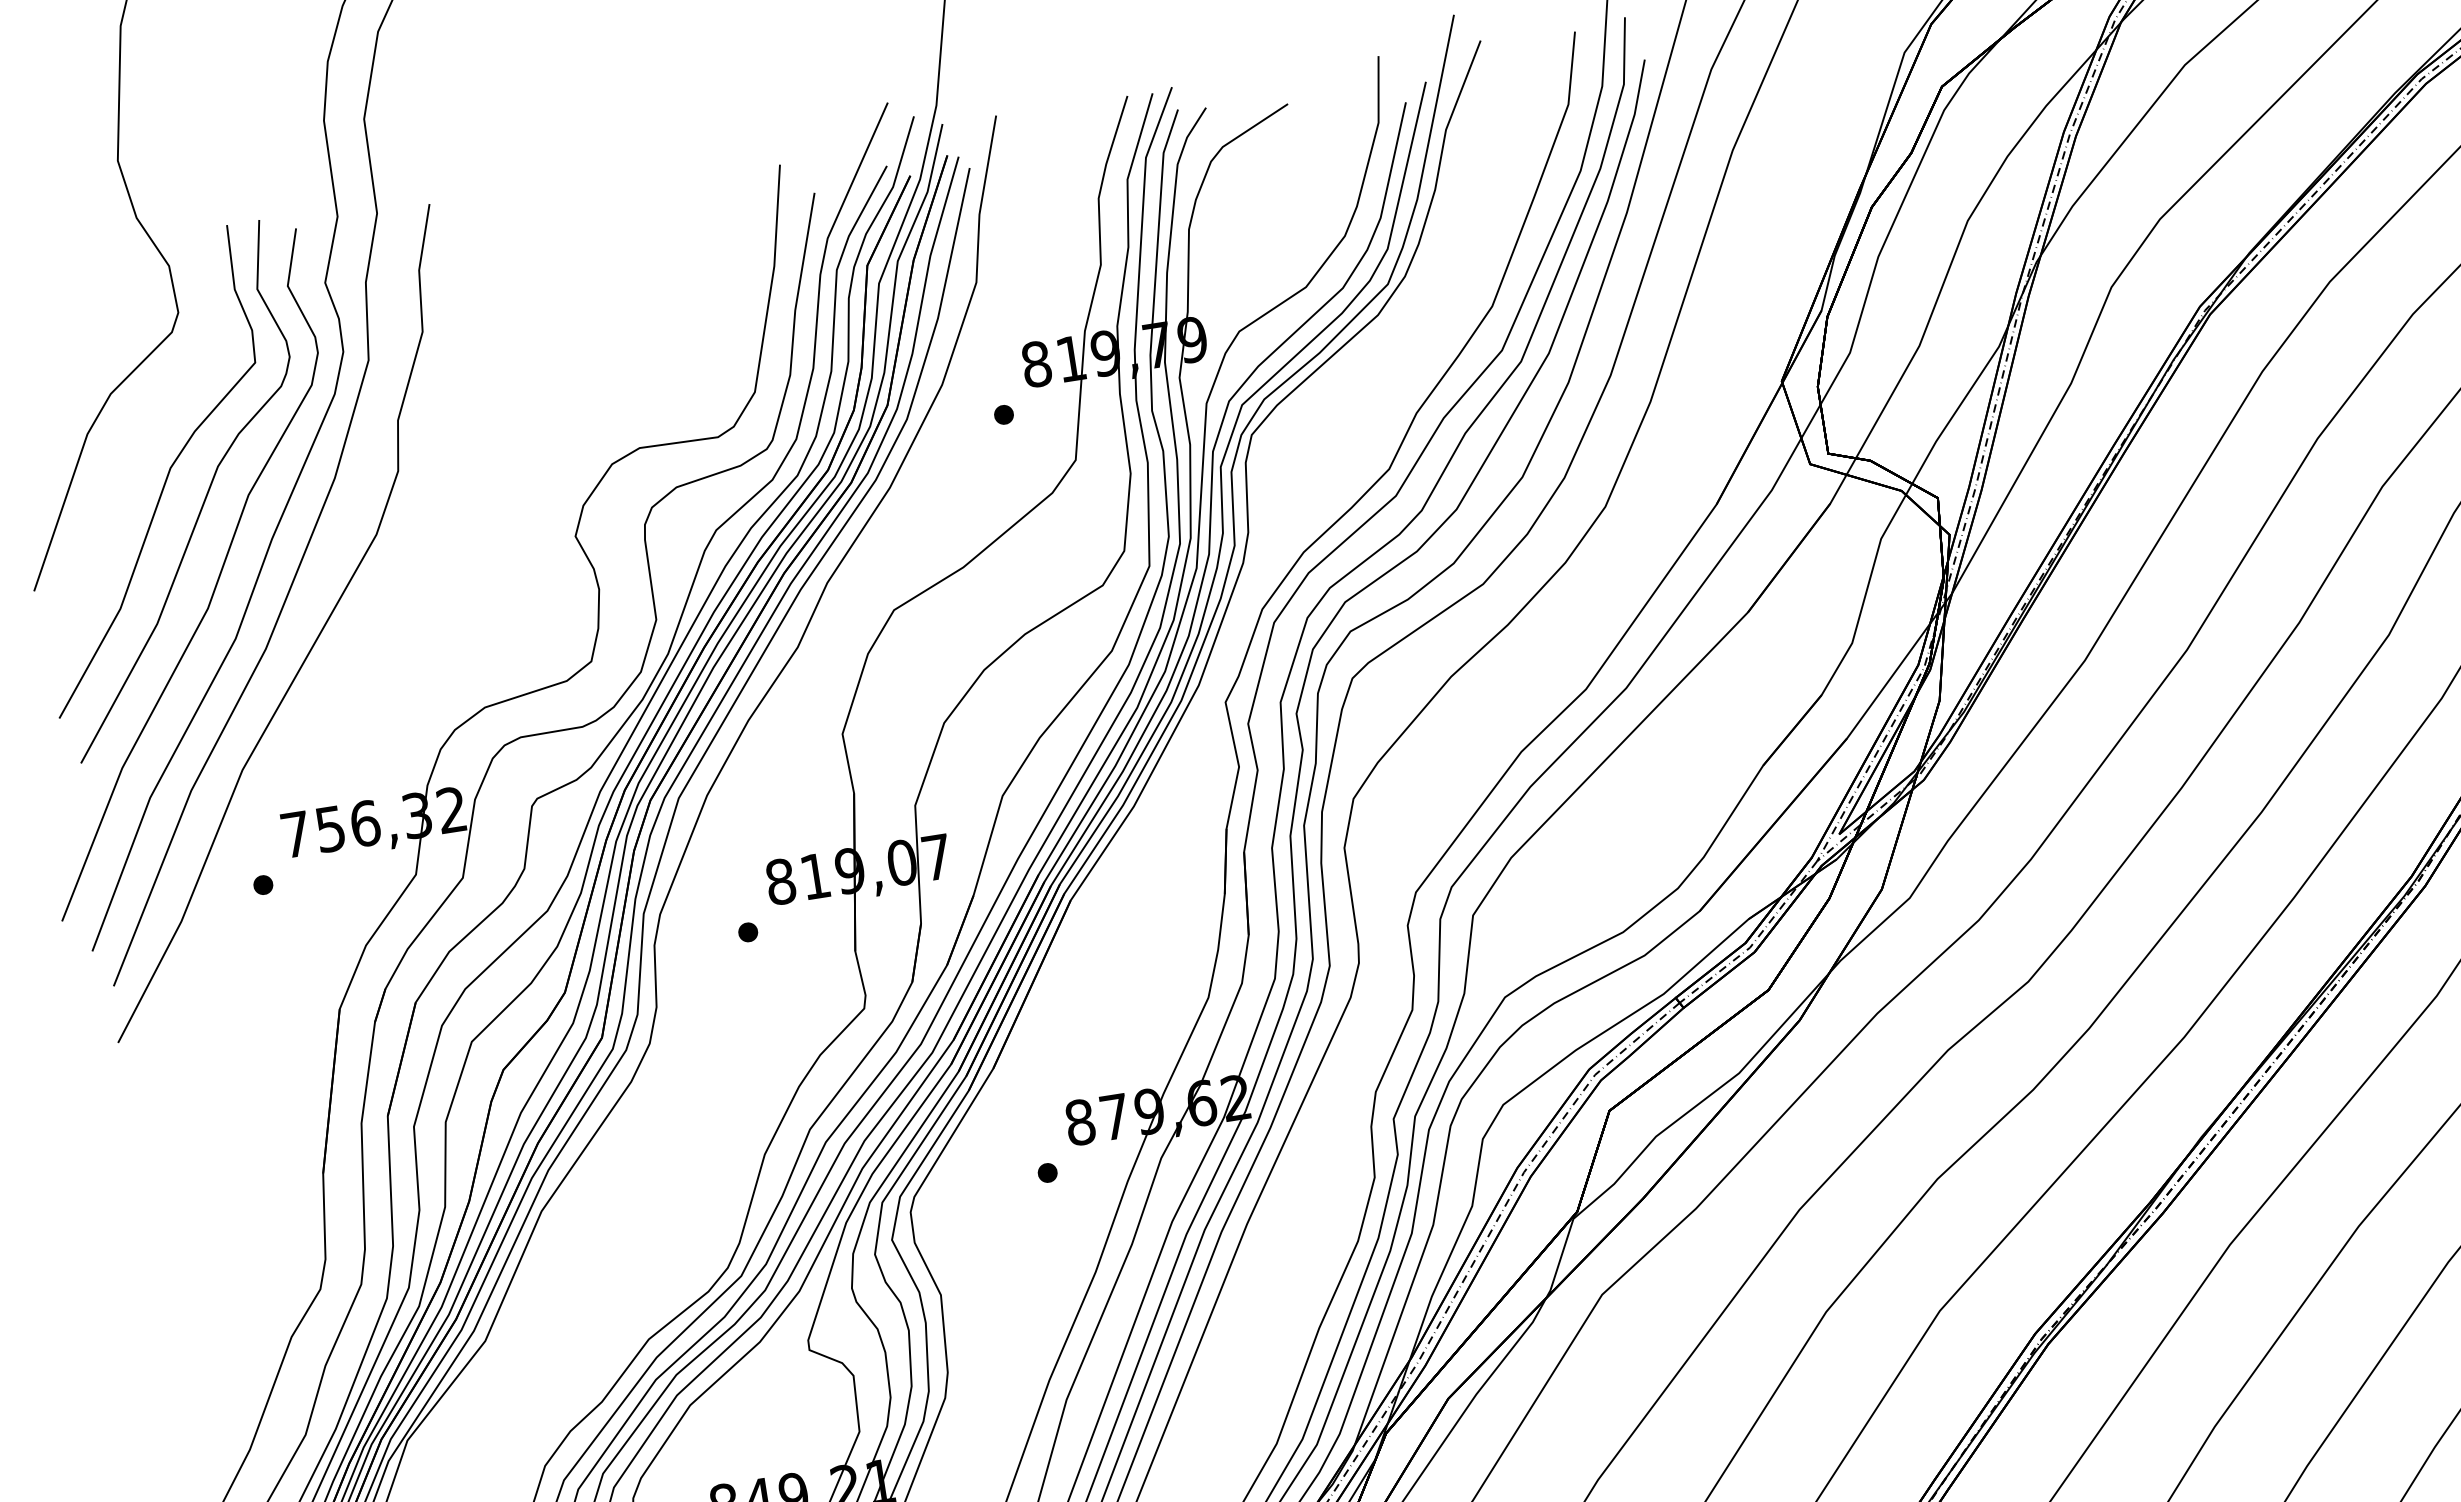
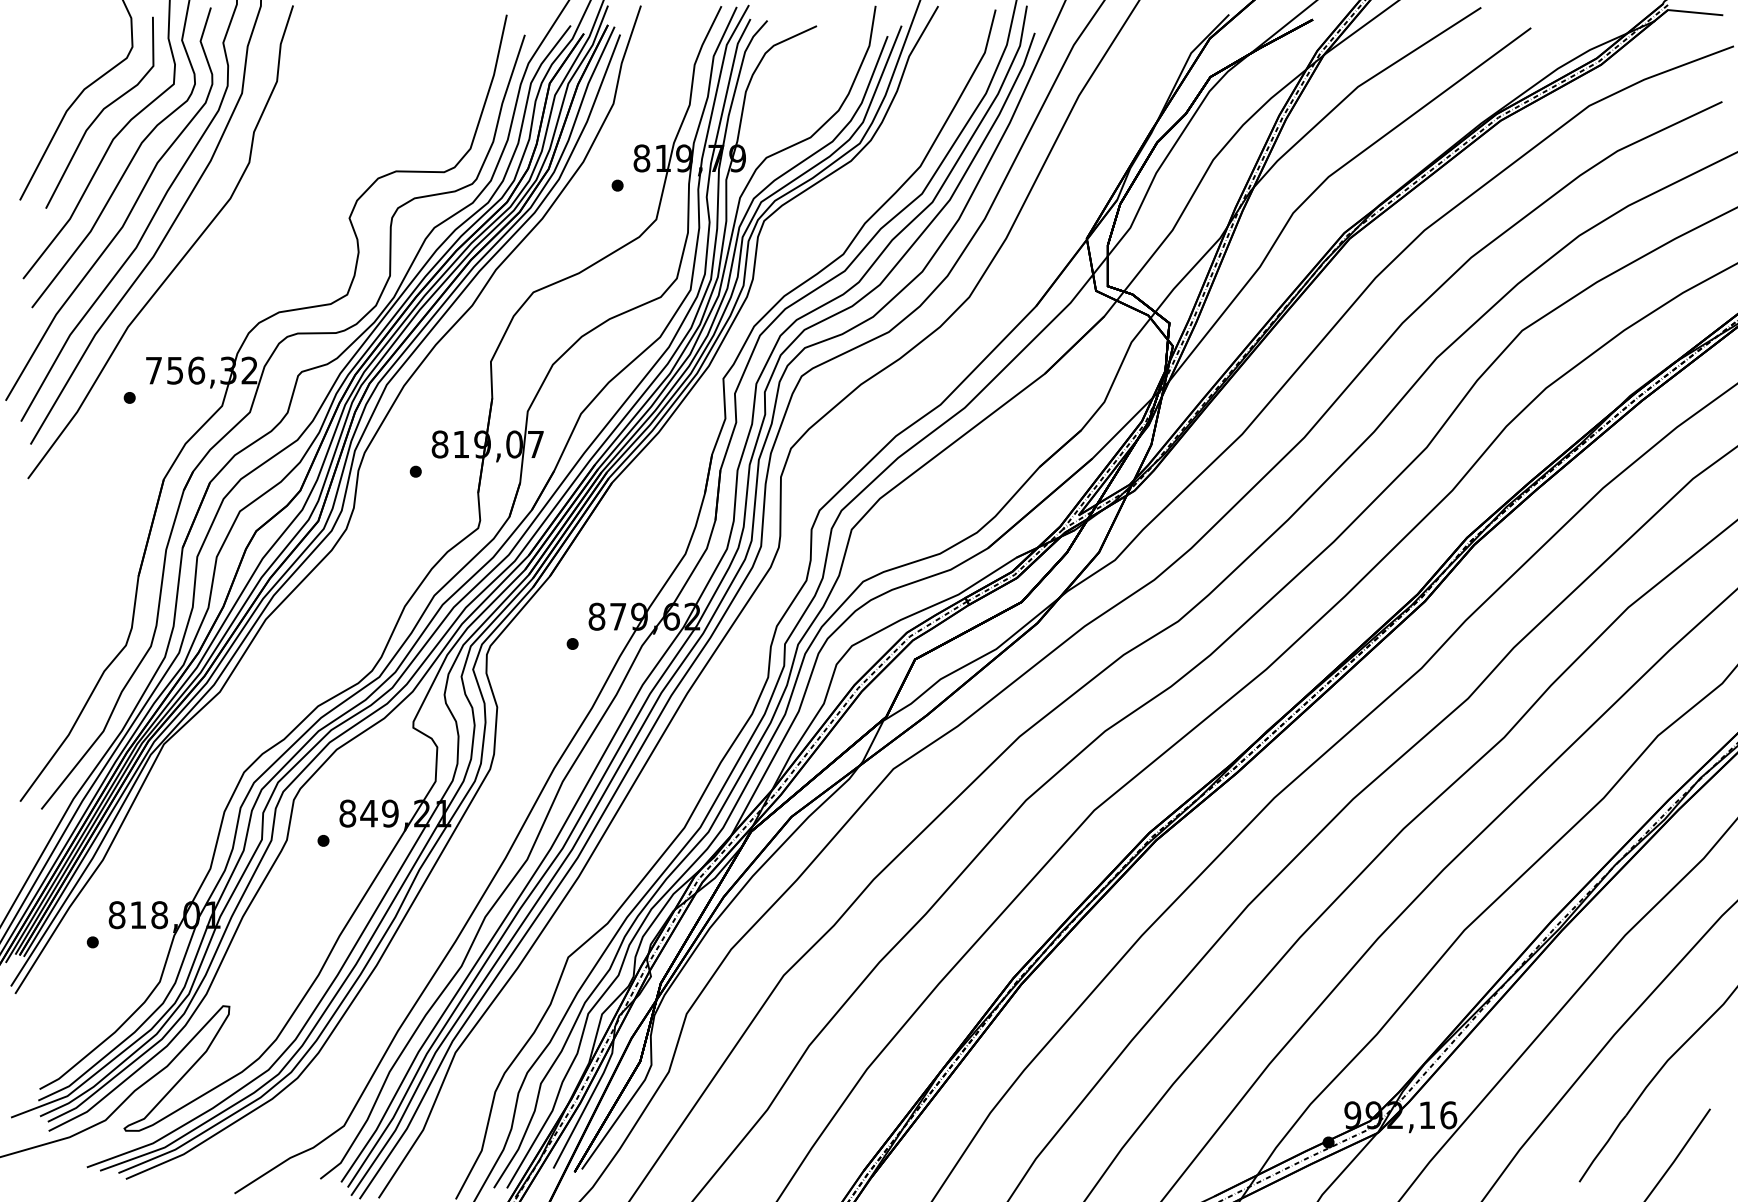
curve: (141, 427) -> (99, 112), added

